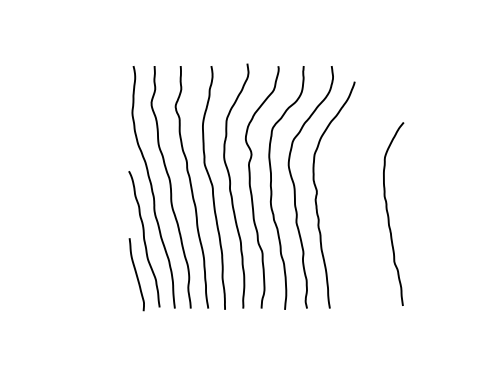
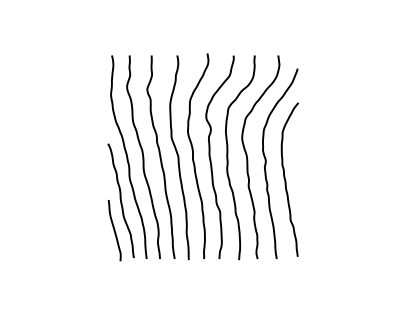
curve: (388, 213) -> (285, 179), moved

